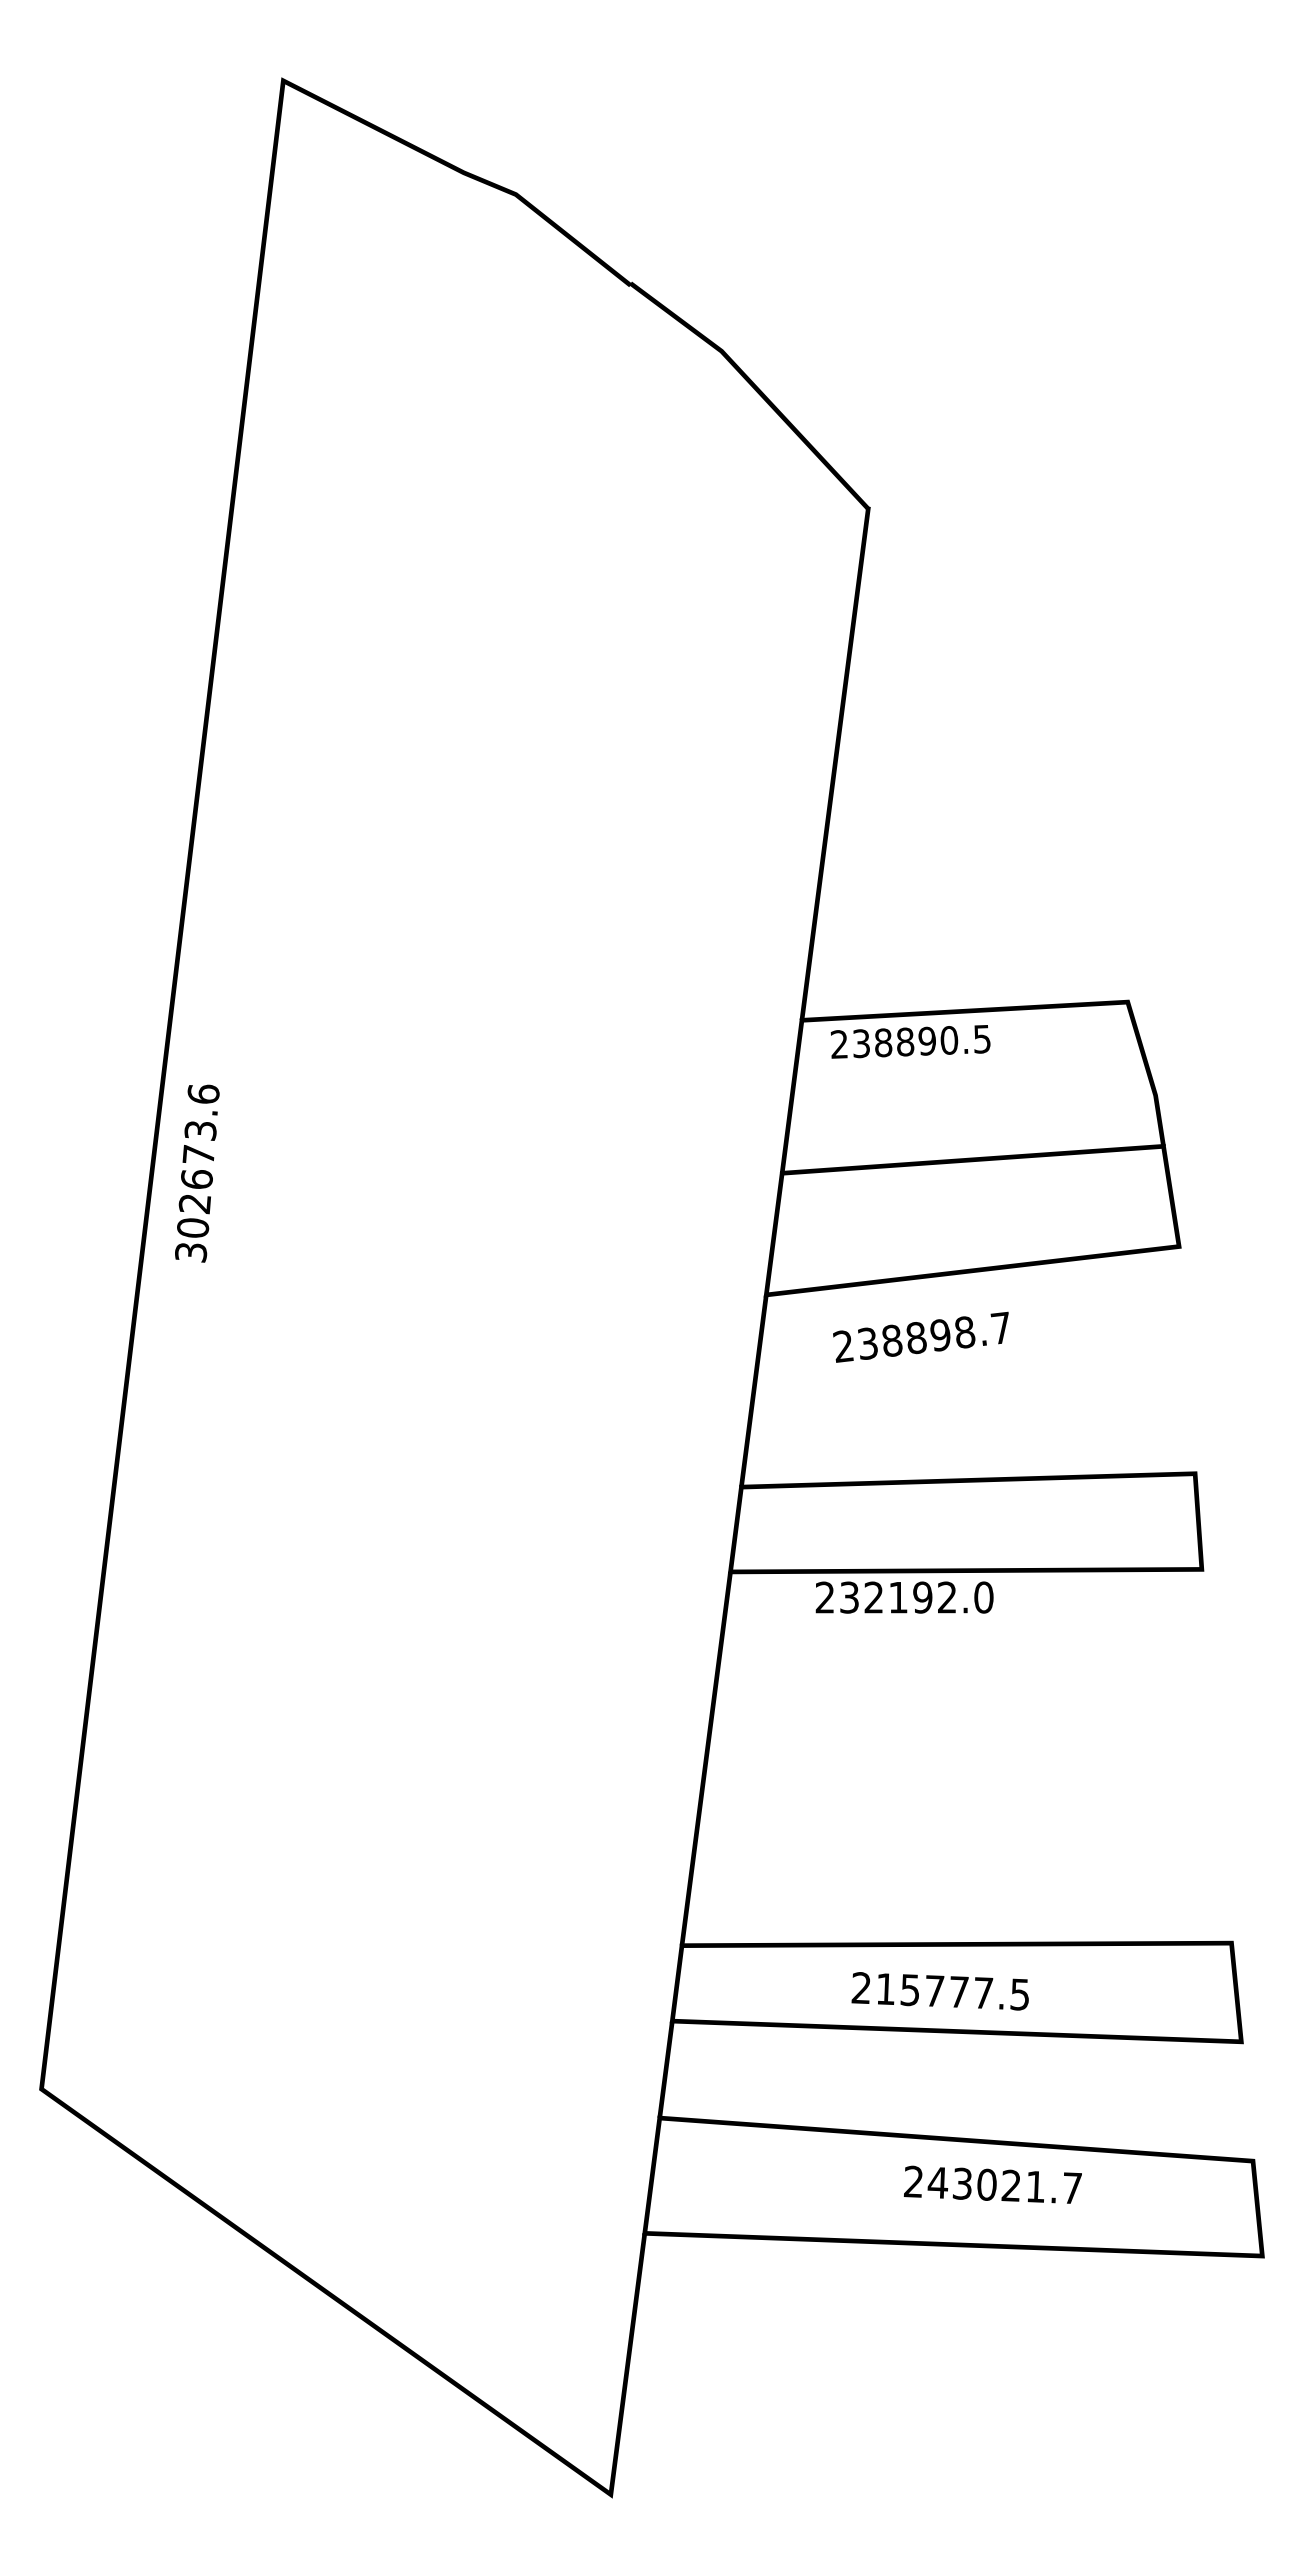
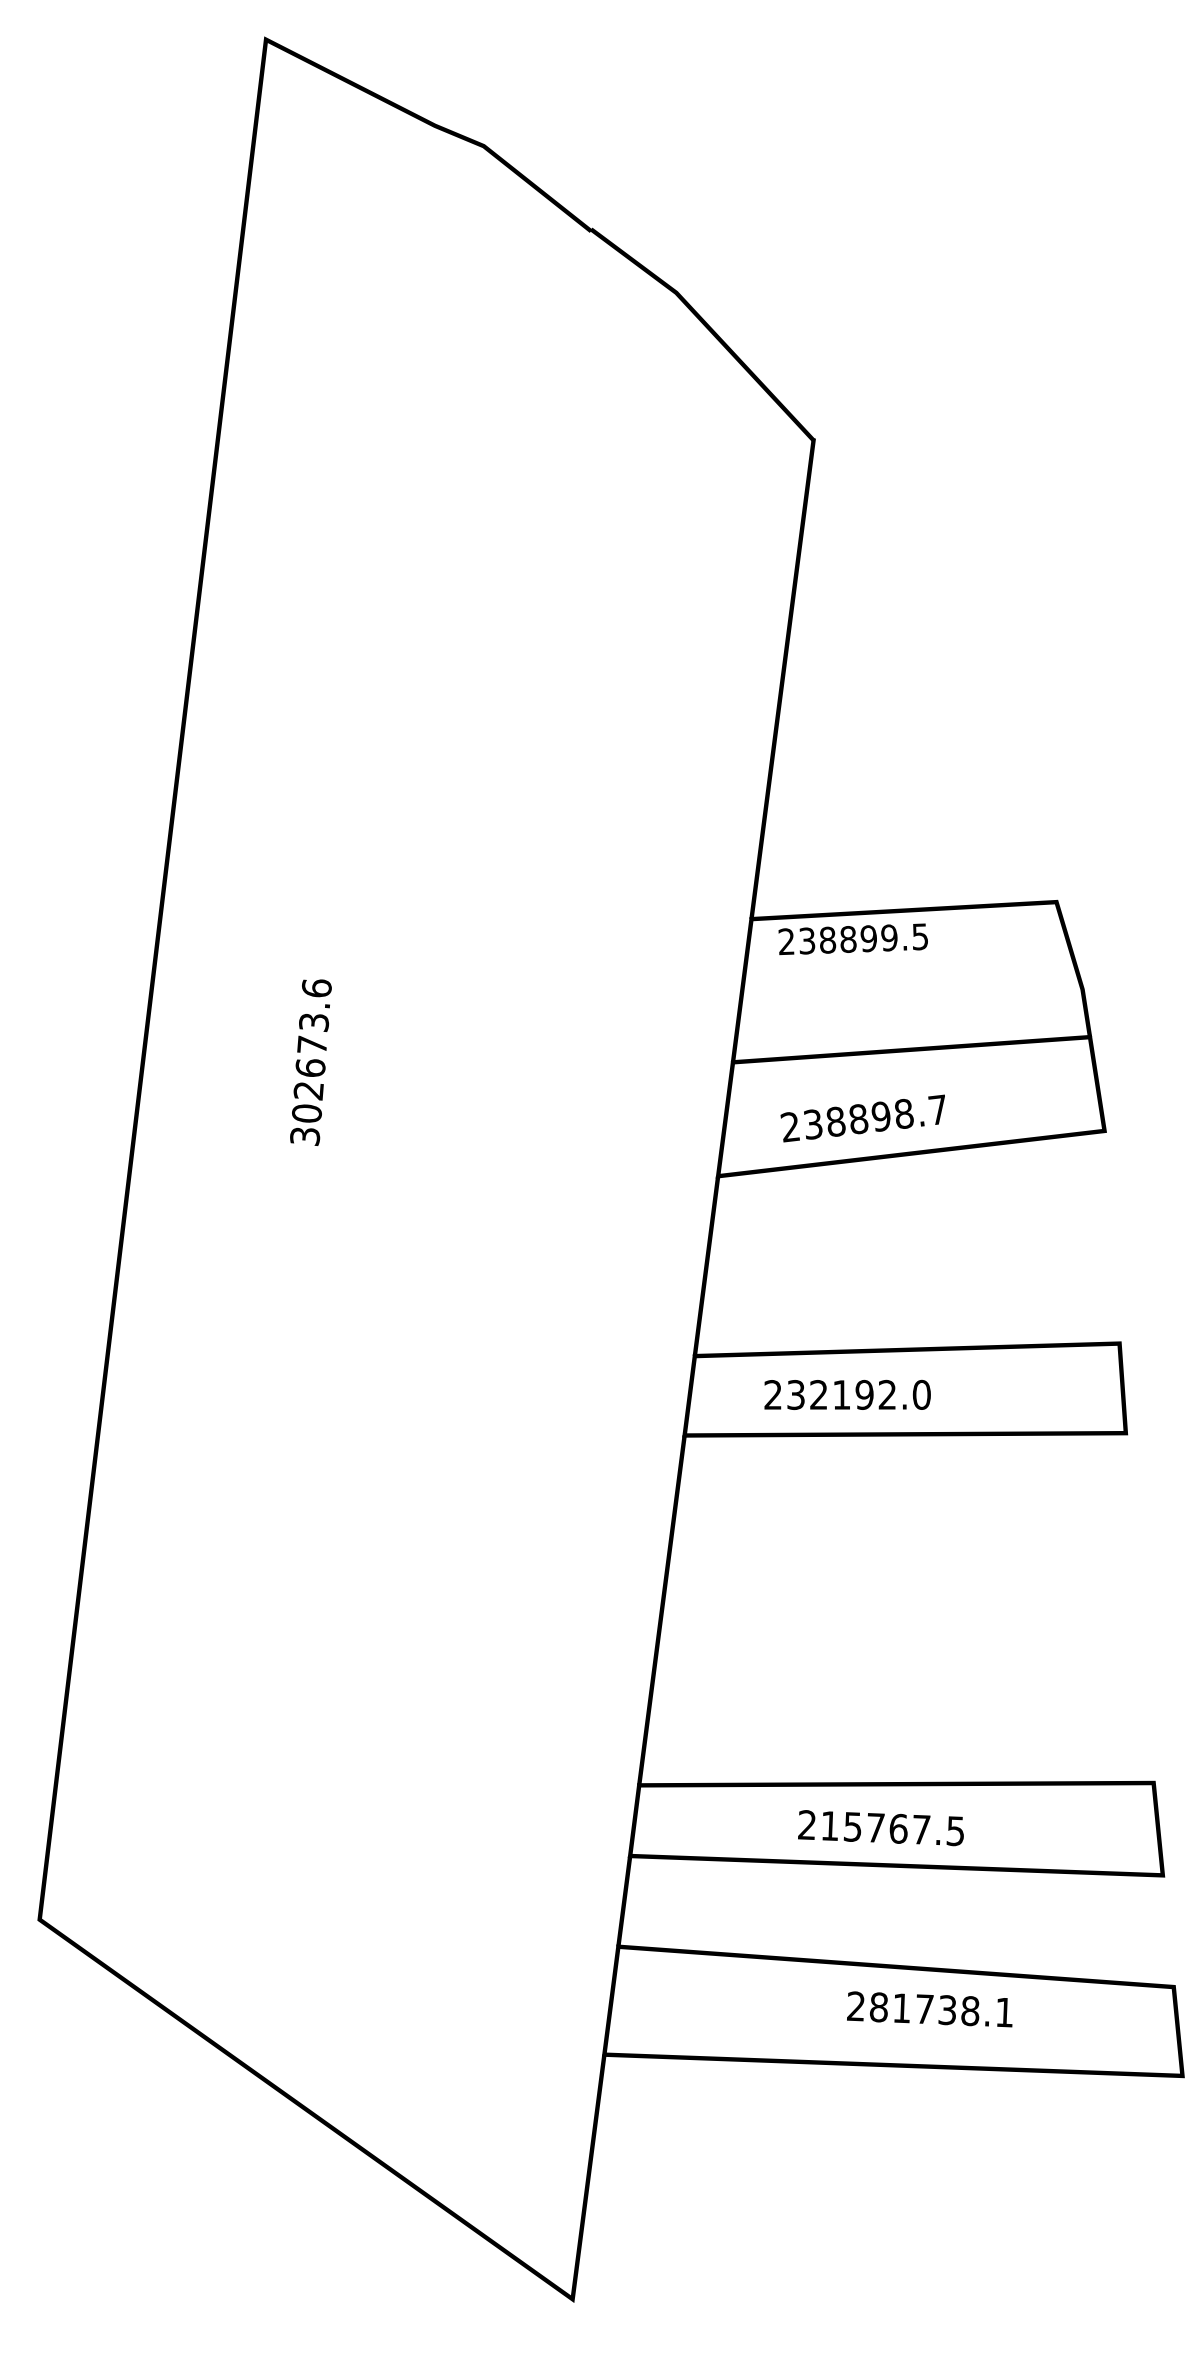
text: (949, 1040) -> (889, 938), 238890.5 -> 238899.5
text: (197, 1173) -> (311, 1062), moved
text: (920, 1336) -> (862, 1117), moved
text: (904, 1597) -> (847, 1394), moved
text: (958, 1992) -> (898, 1829), 215777.5 -> 215767.5
text: (1004, 2185) -> (941, 2009), 243021.7 -> 281738.1

